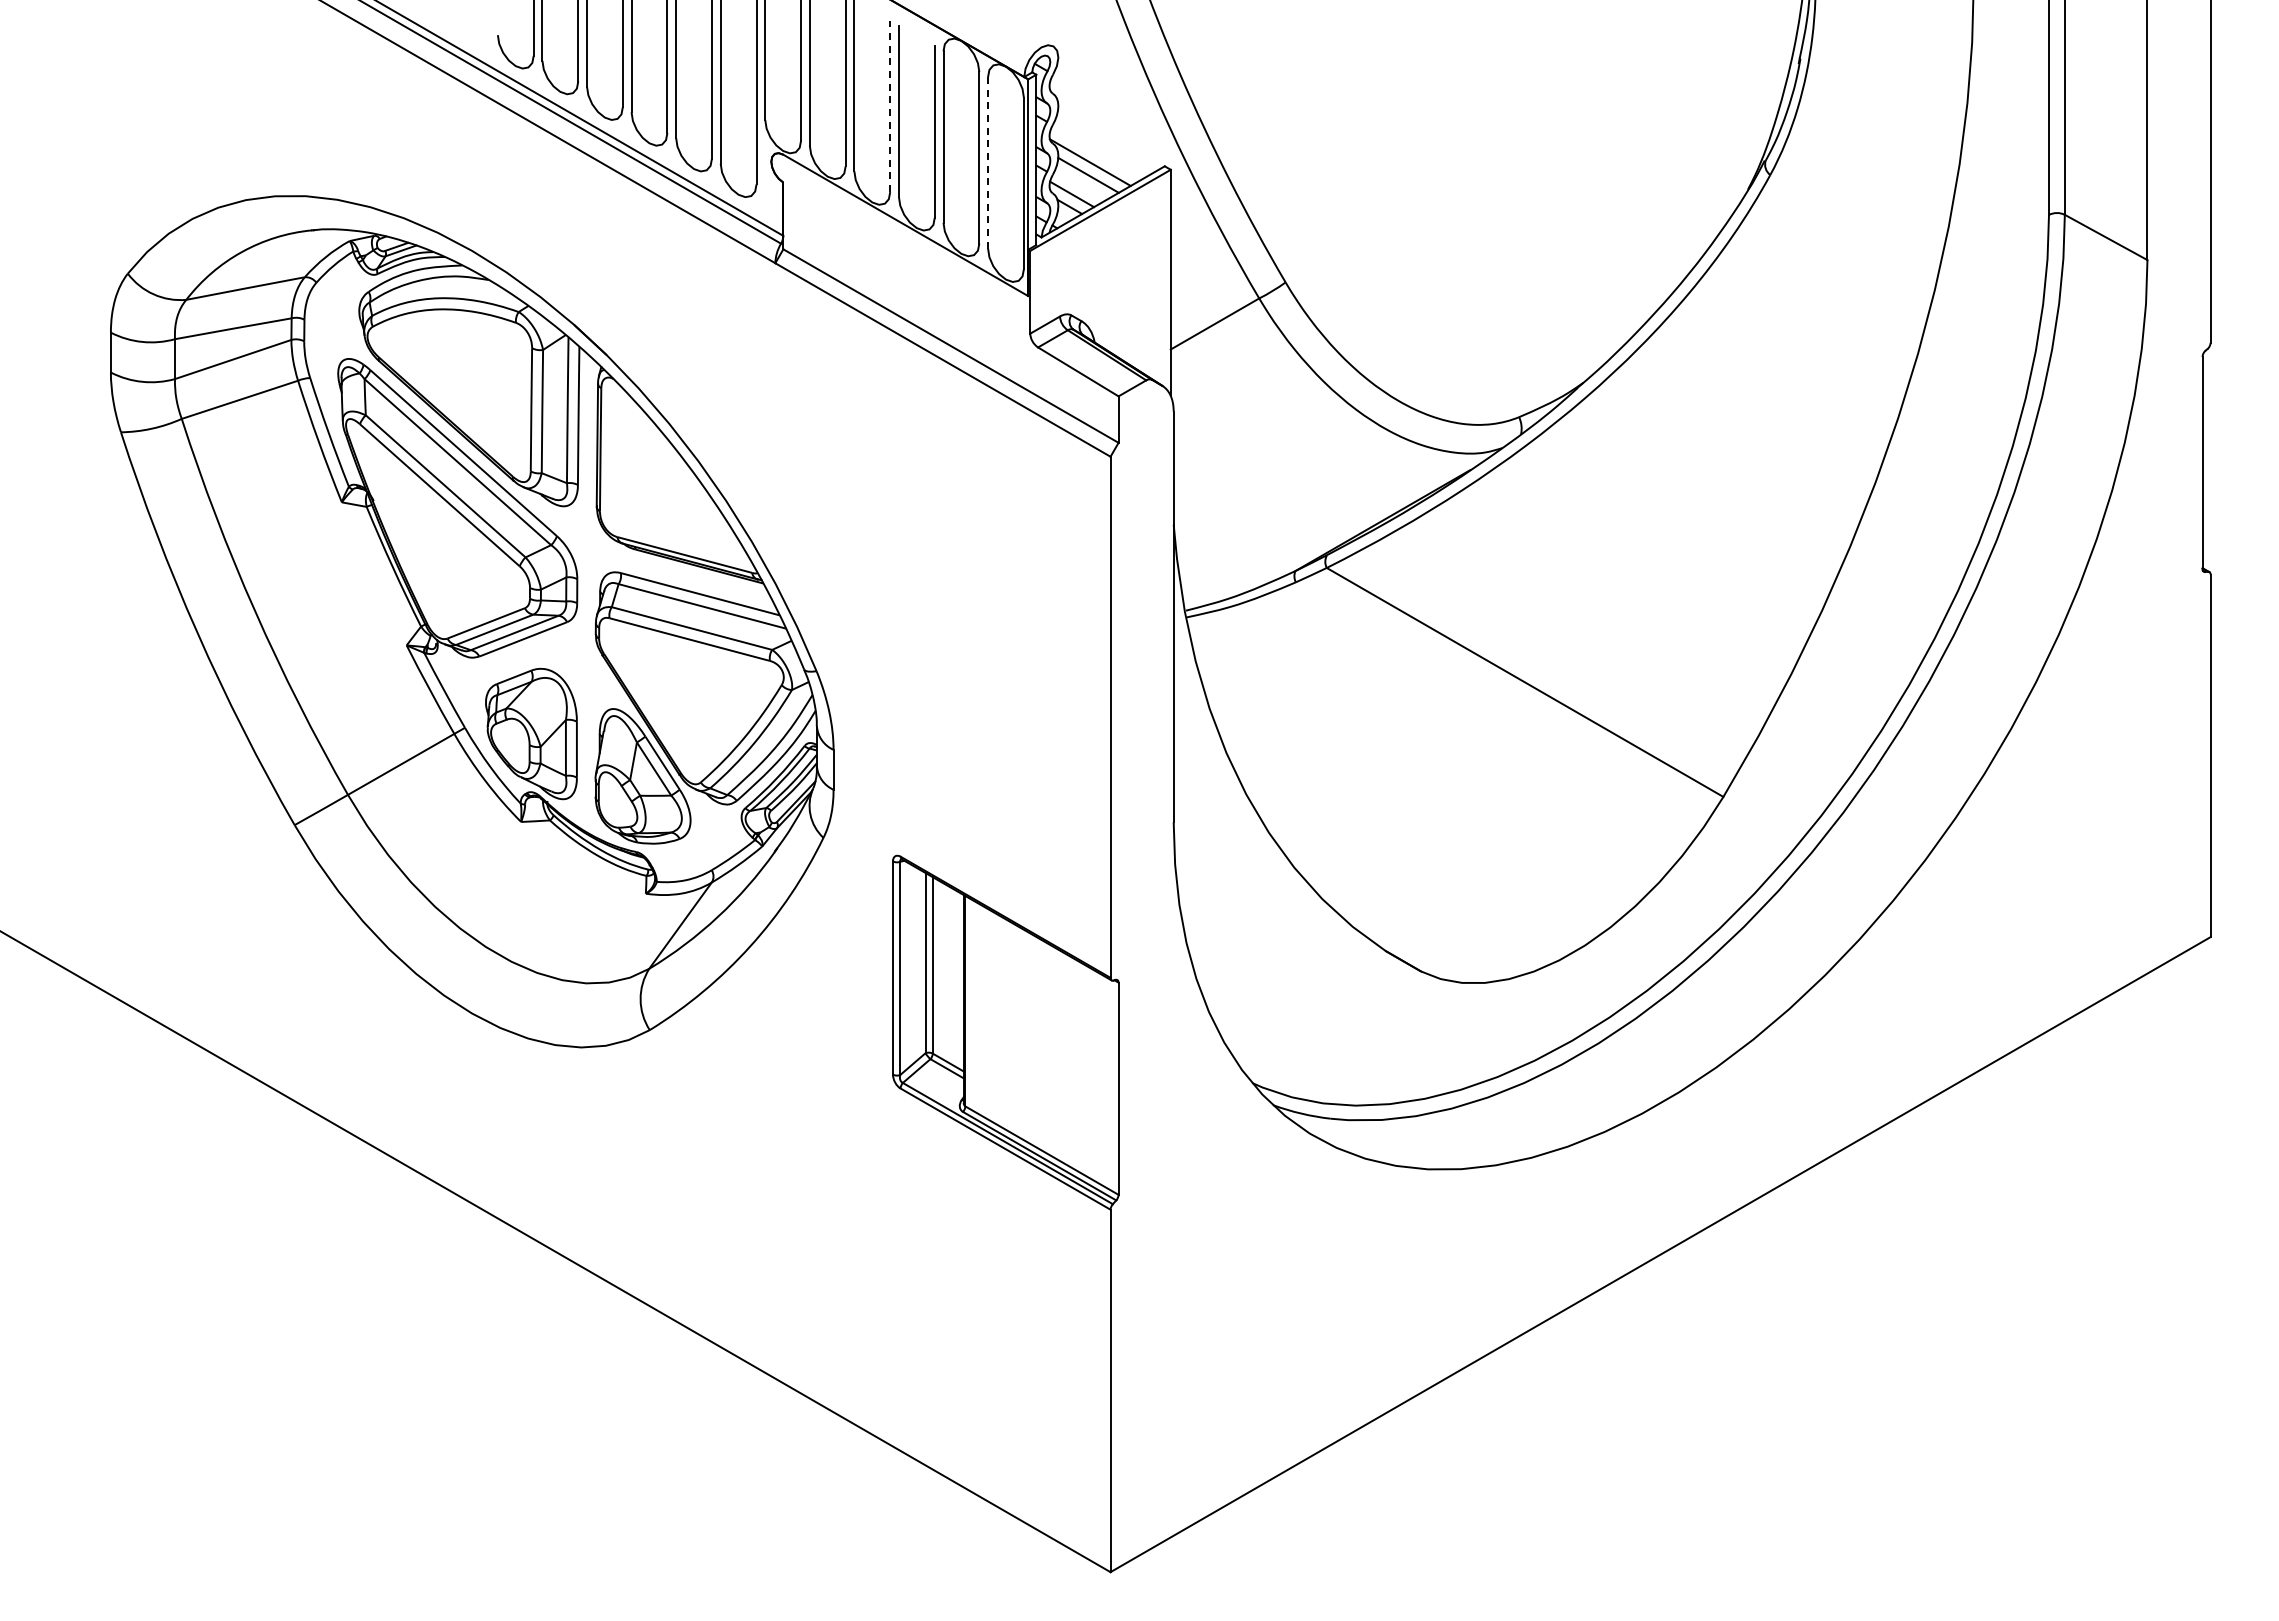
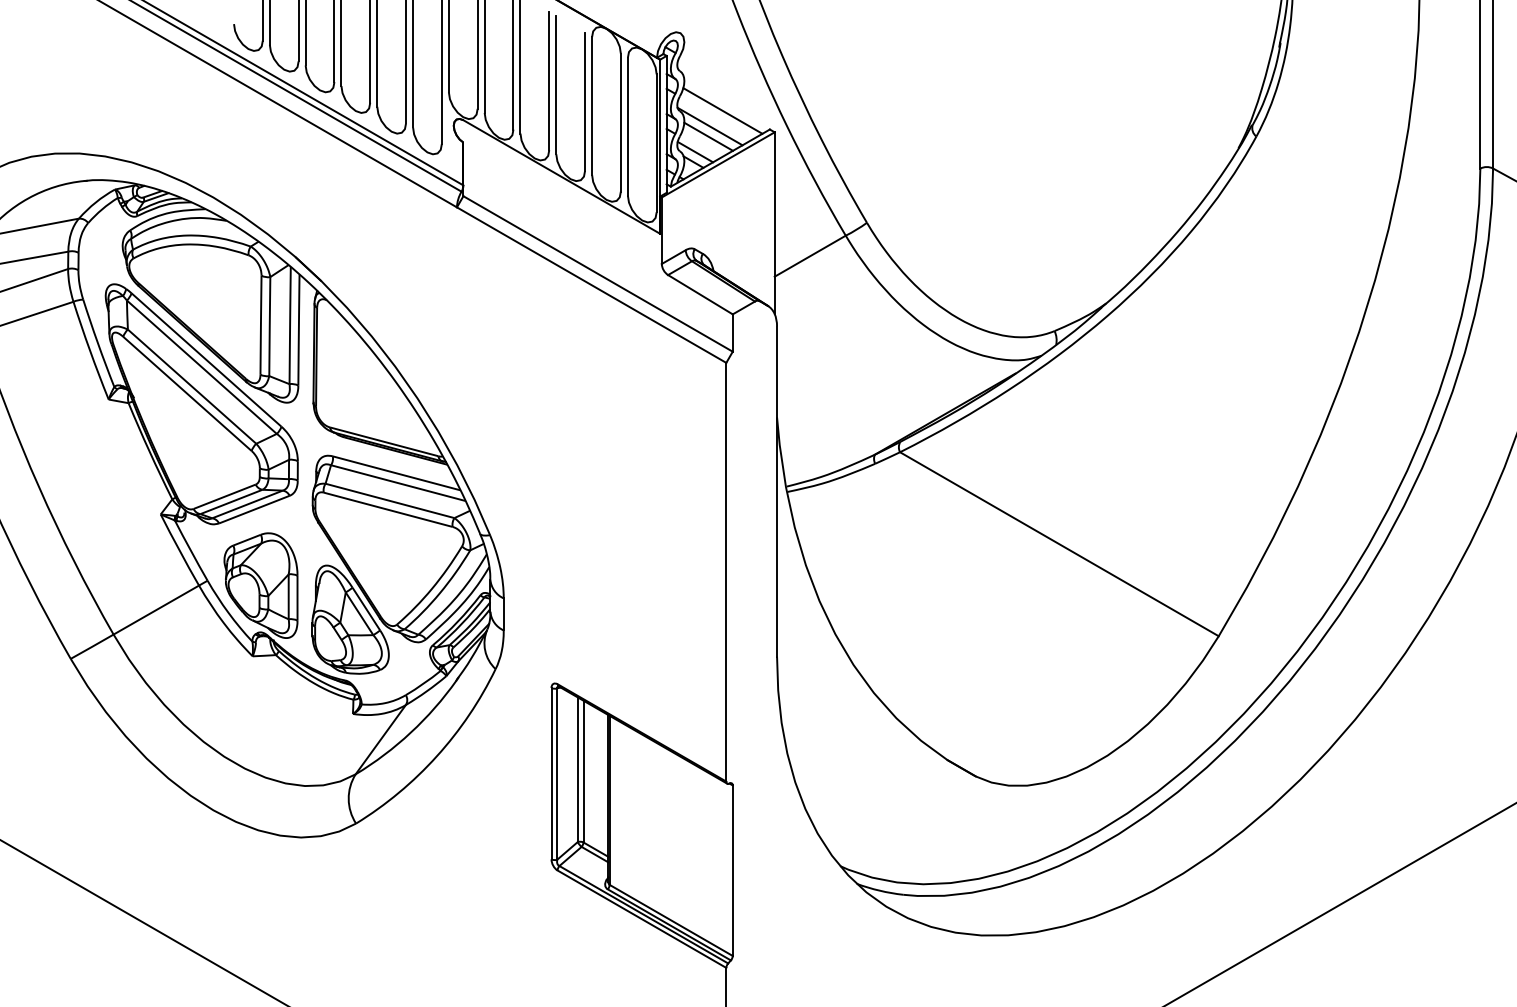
line: (890, 106) -> (549, 81), dashed -> solid
line: (1106, 142) -> (723, 110), added
line: (988, 162) -> (628, 126), dashed -> solid

